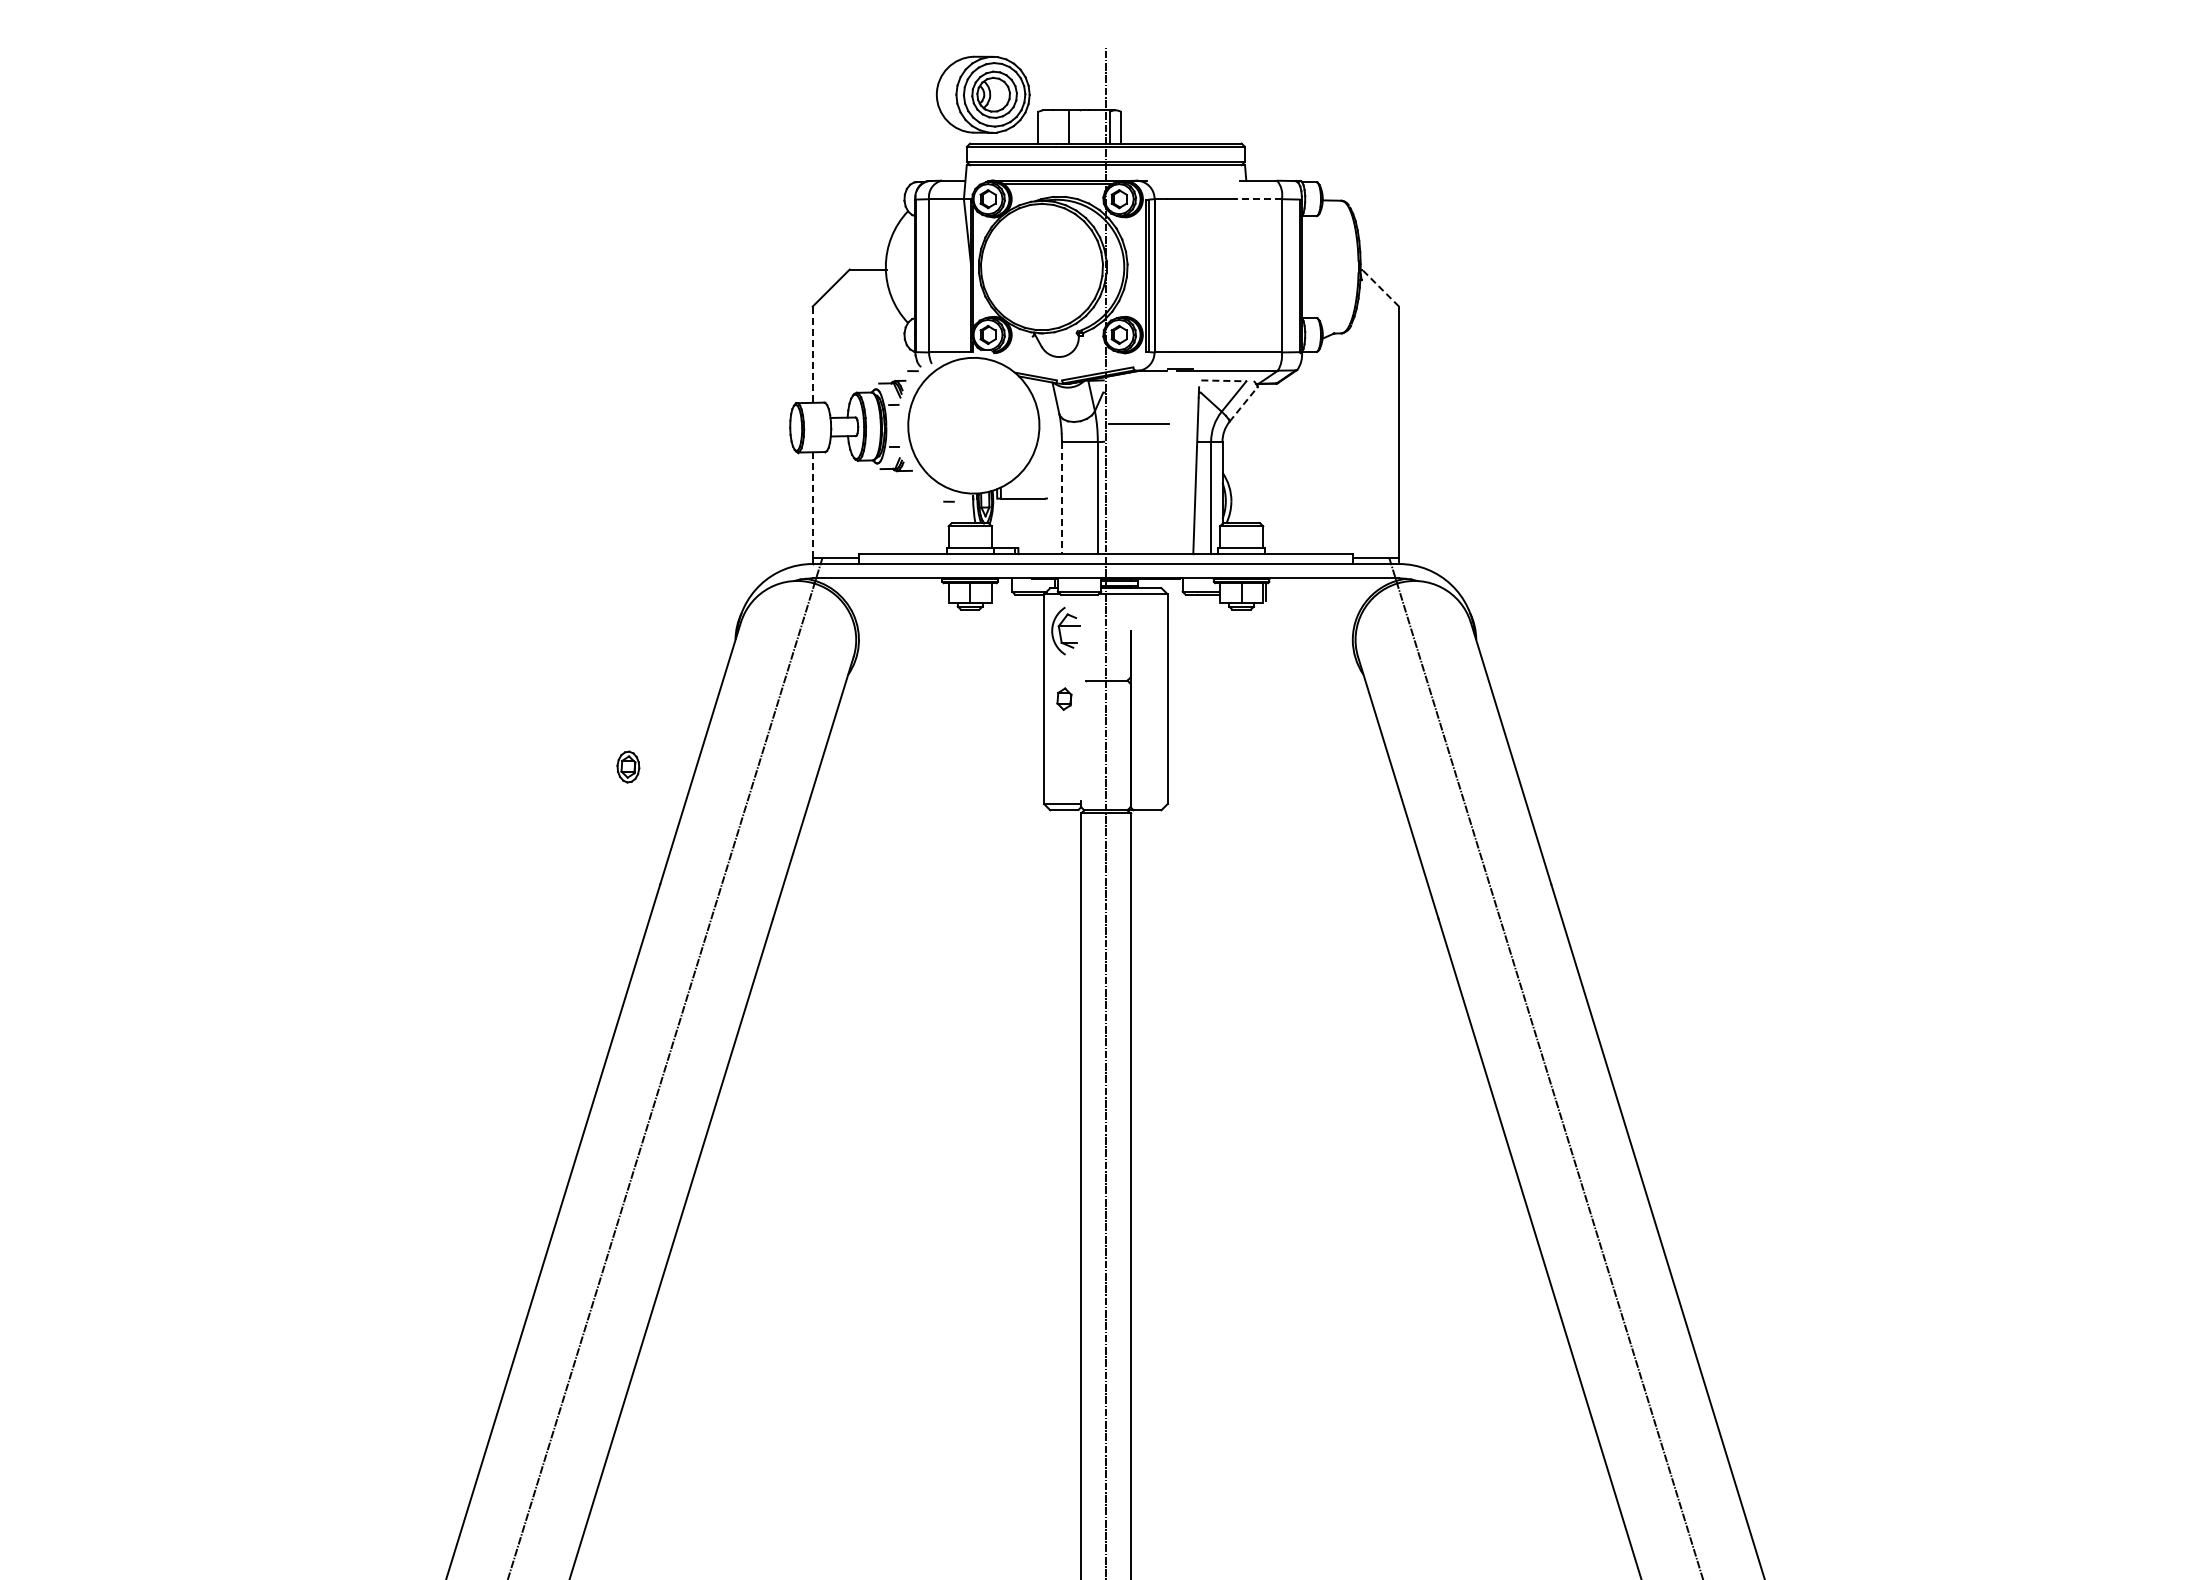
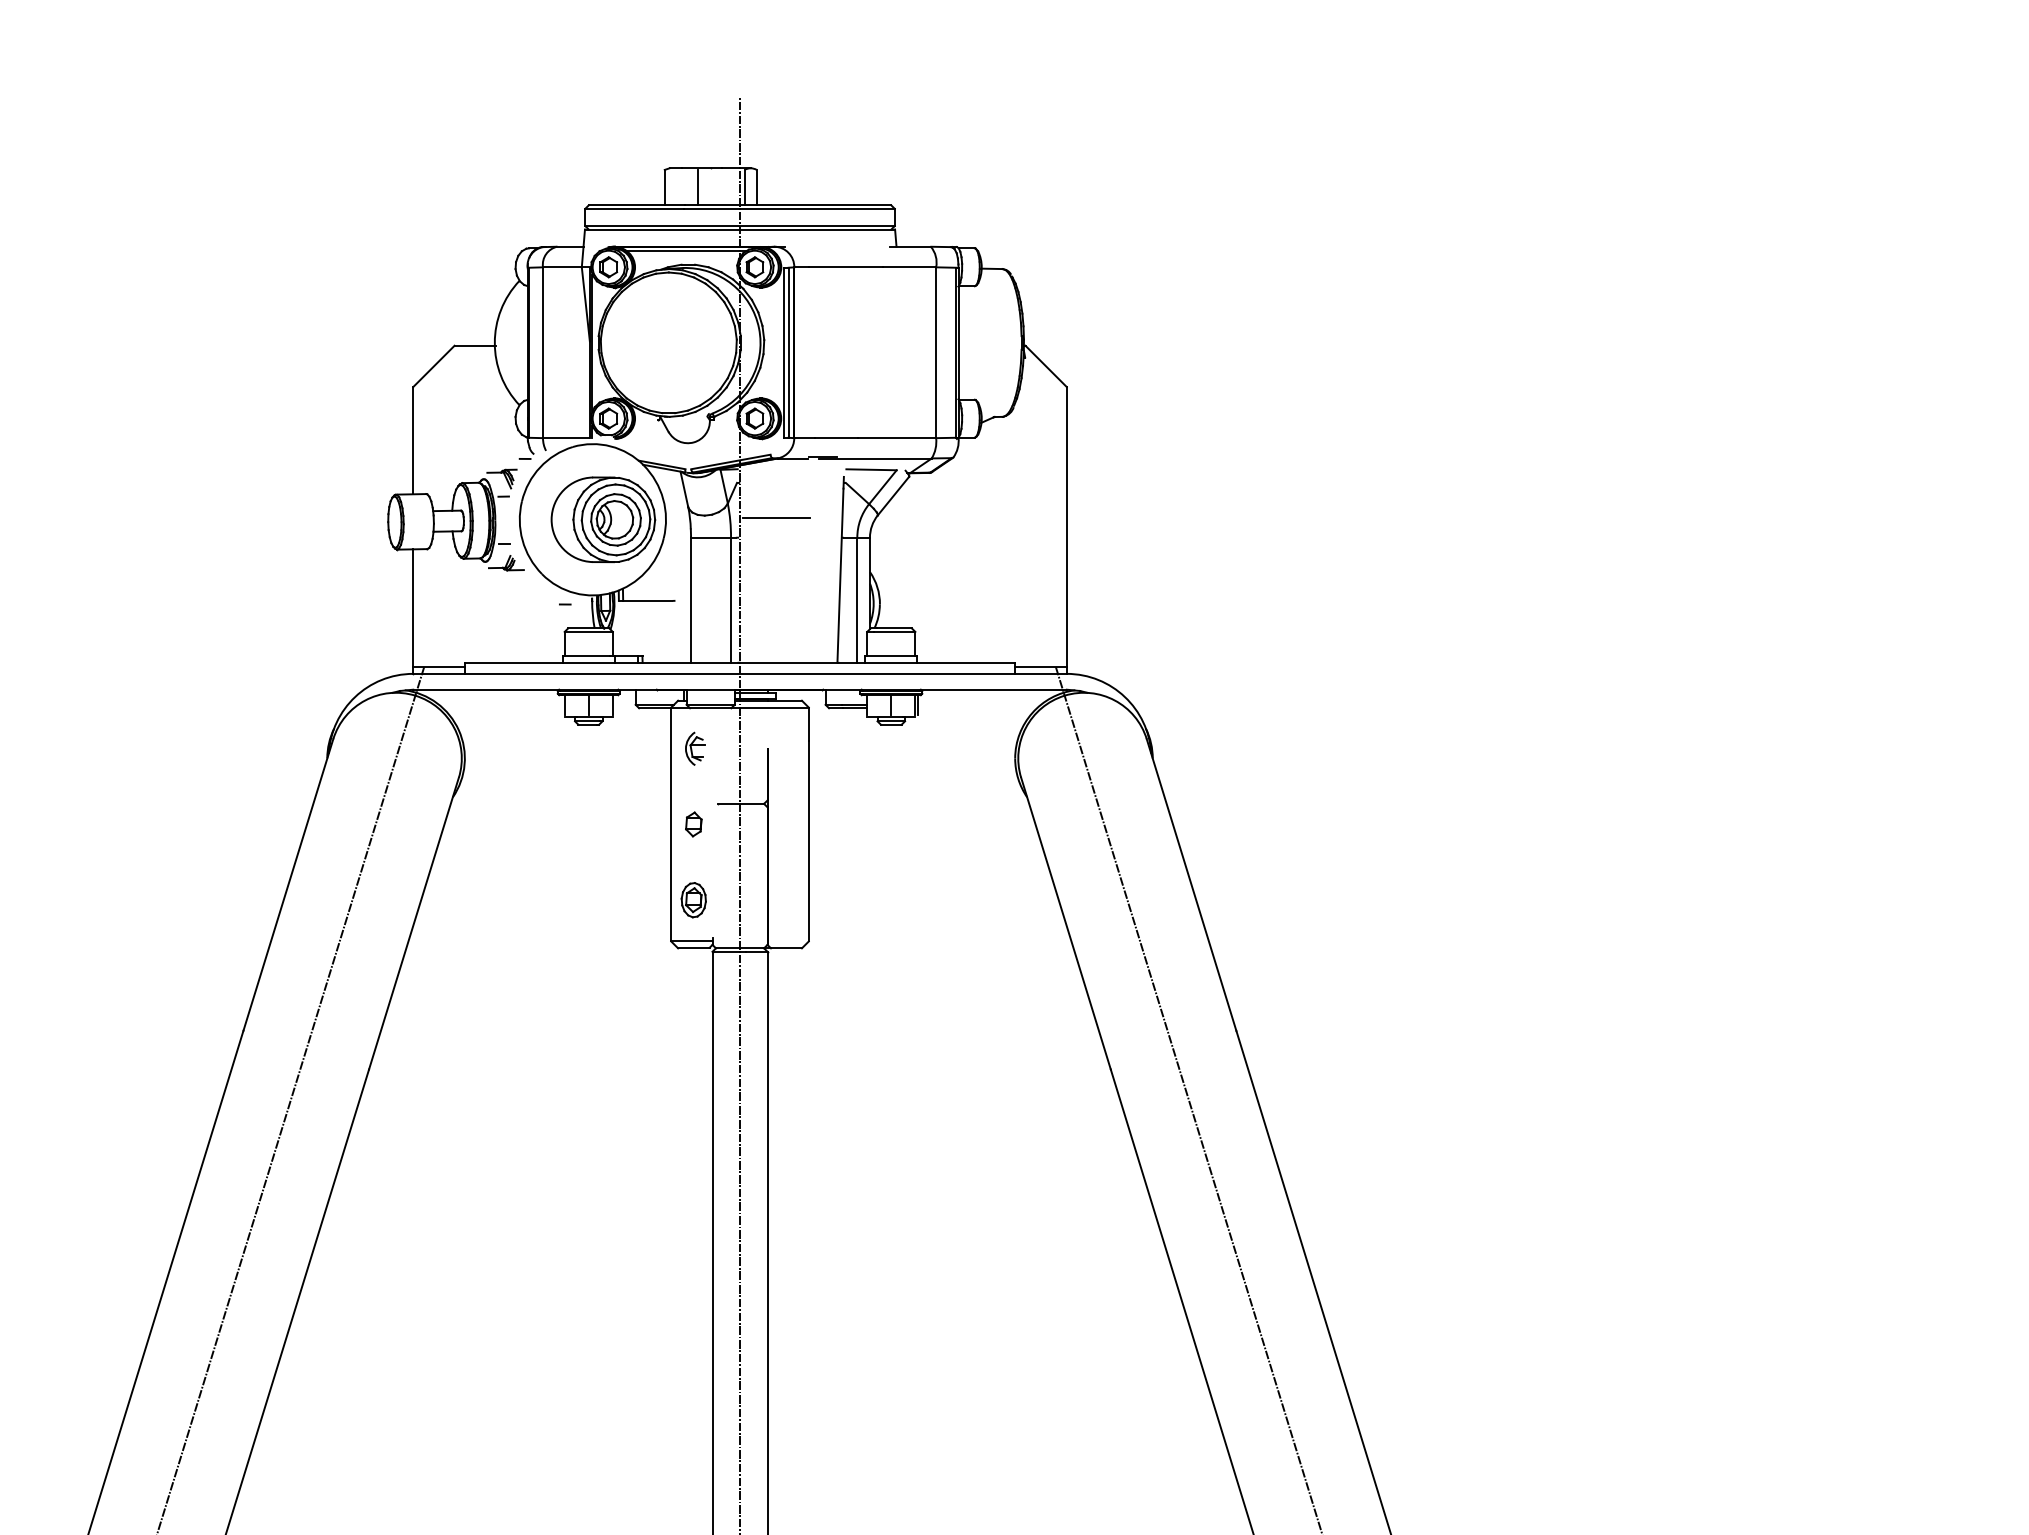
part: (982, 94) -> (602, 519), moved
line: (1257, 199) -> (908, 267), dashed -> solid
line: (1380, 287) -> (1046, 365), dashed -> solid
line: (812, 355) -> (413, 441), dashed -> solid
line: (1223, 380) -> (871, 469), dashed -> solid
line: (1243, 404) -> (893, 496), dashed -> solid
line: (1061, 498) -> (690, 600), dashed -> solid
line: (812, 505) -> (413, 608), dashed -> solid
part: (1065, 631) -> (695, 749), size x0.62
part: (628, 766) -> (693, 899), moved

